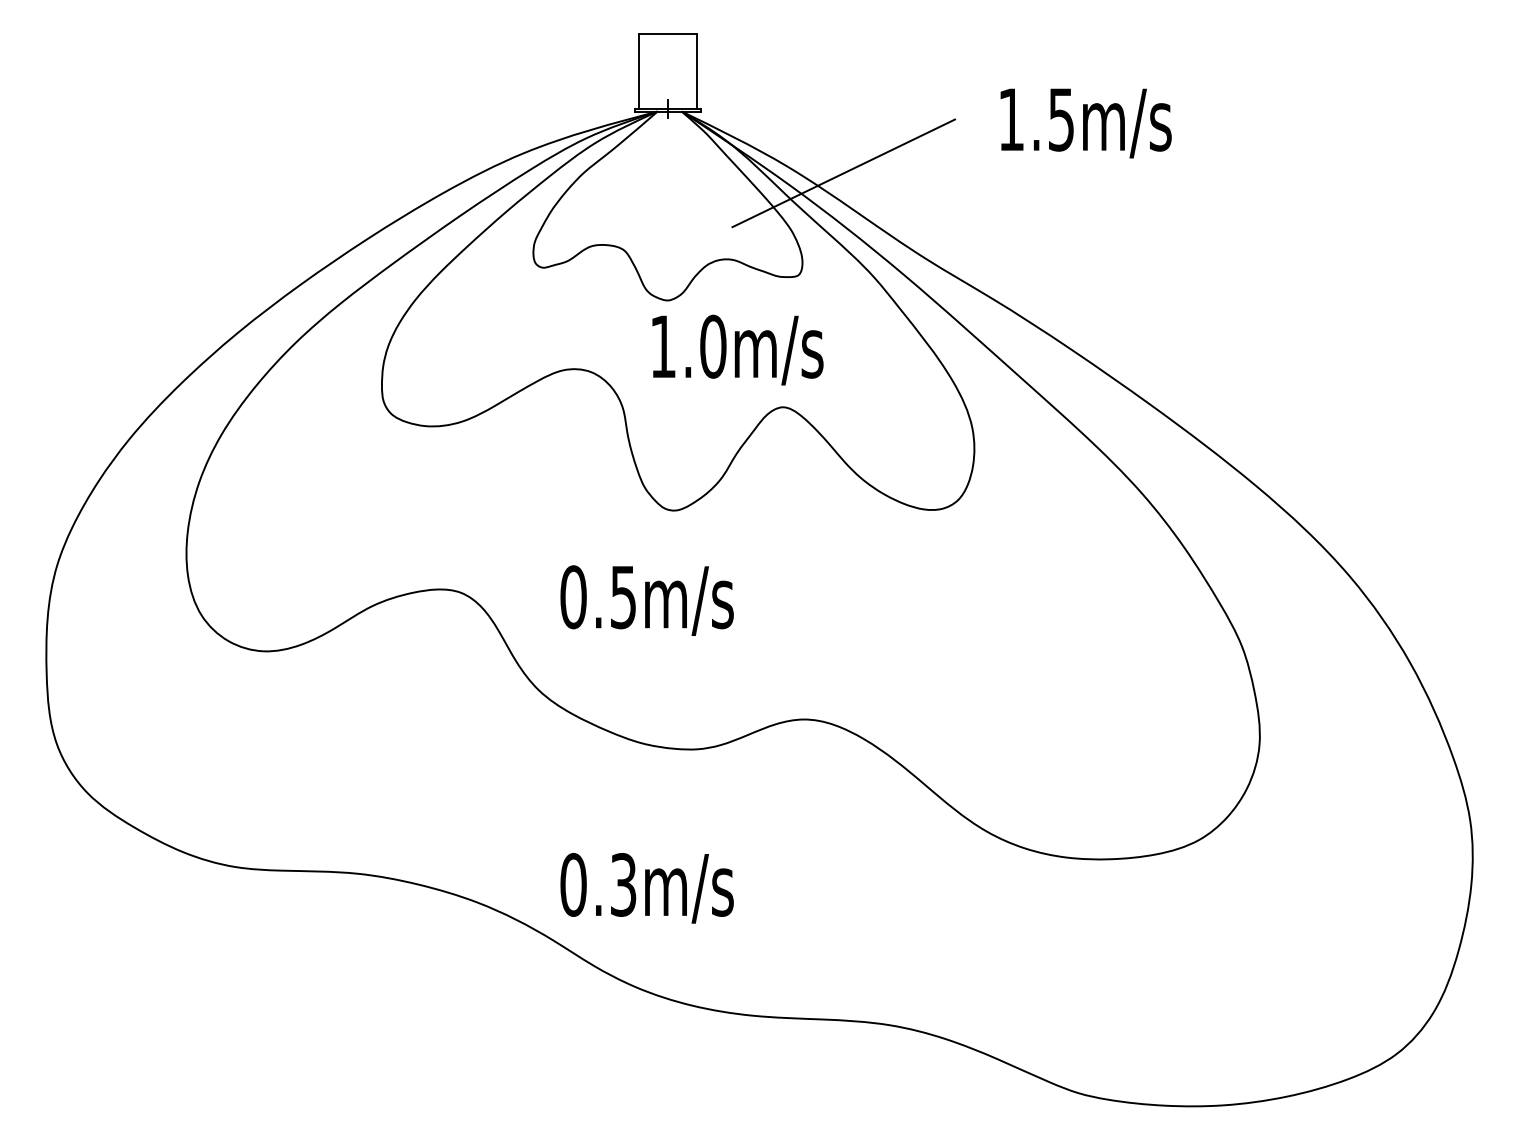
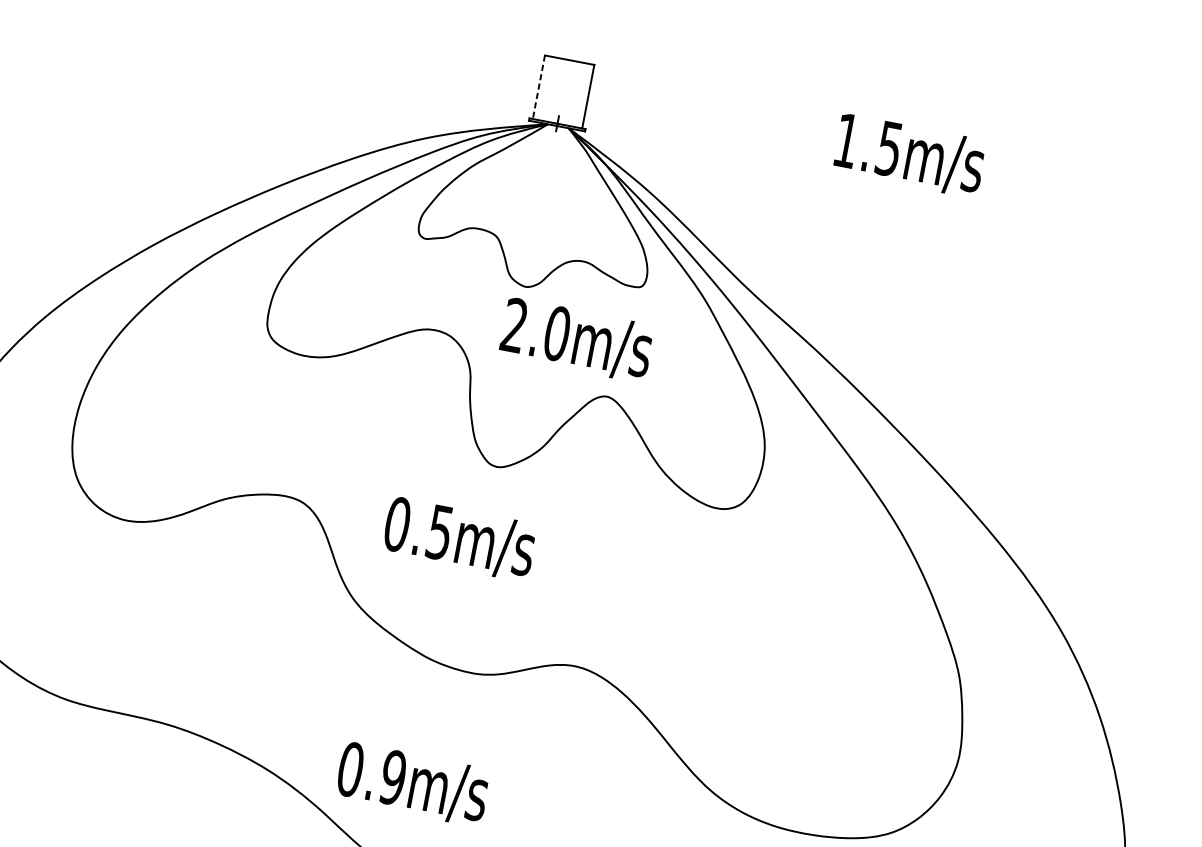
line: (639, 72) -> (538, 88), solid -> dashed
text: (1085, 123) -> (909, 156), moved
line: (843, 173) -> (696, 207), removed
text: (662, 345) -> (514, 324), 1.0m/s -> 2.0m/s
text: (623, 884) -> (393, 777), 0.3m/s -> 0.9m/s

